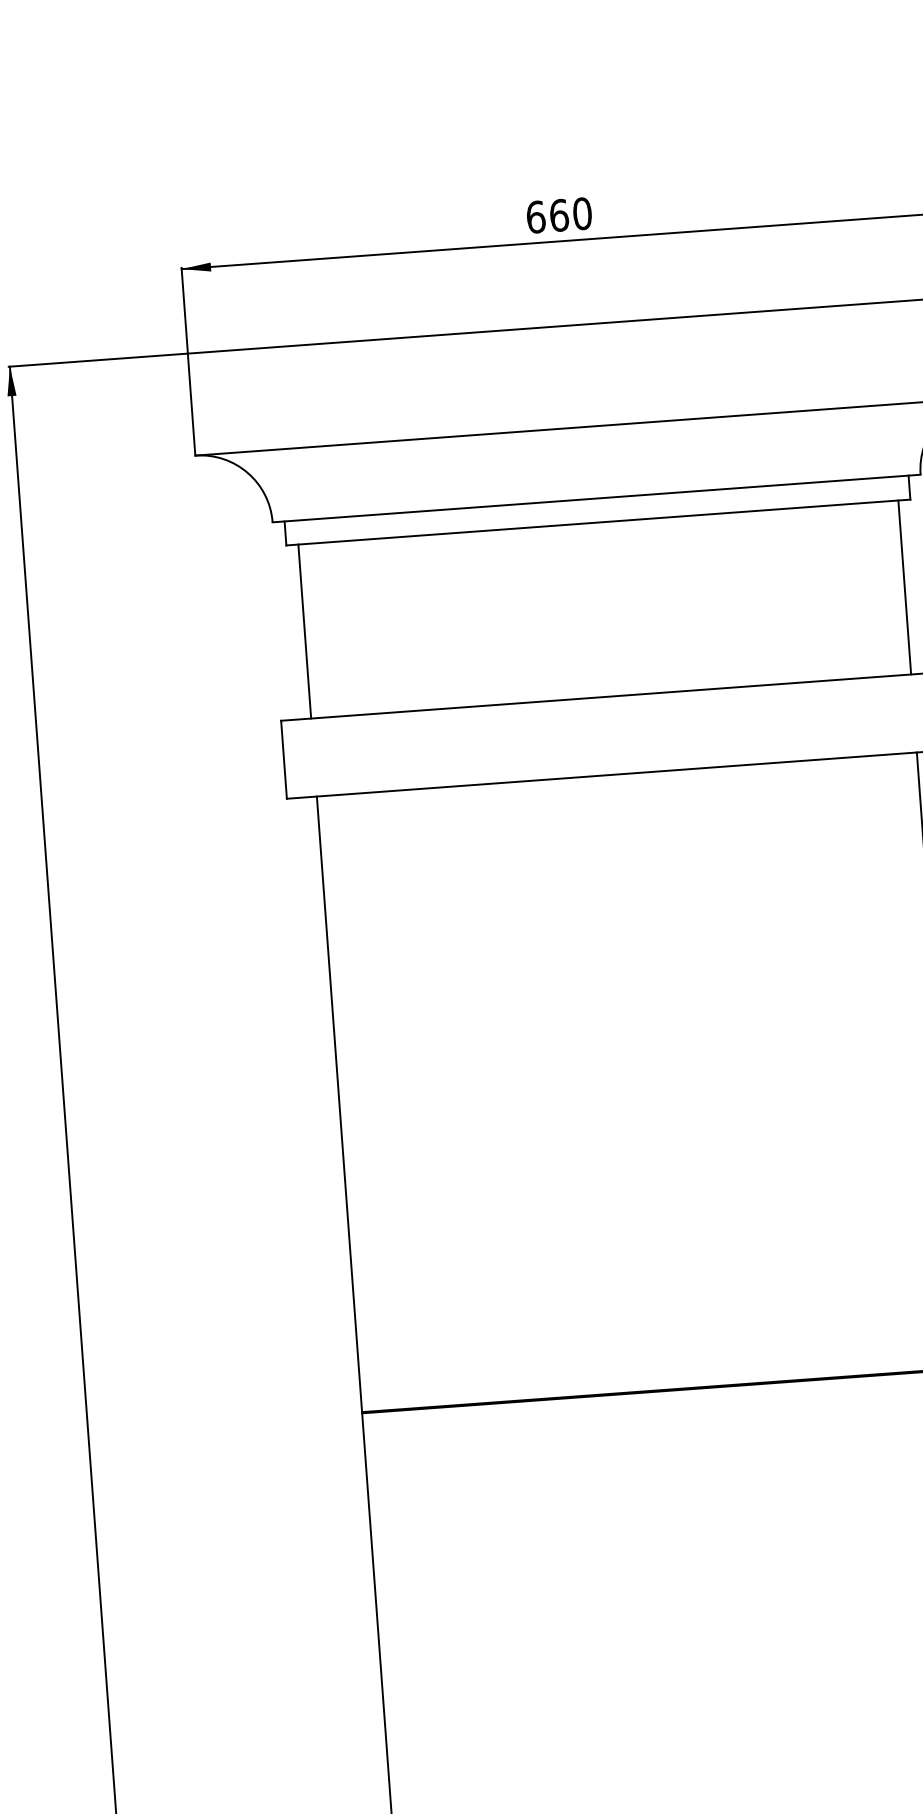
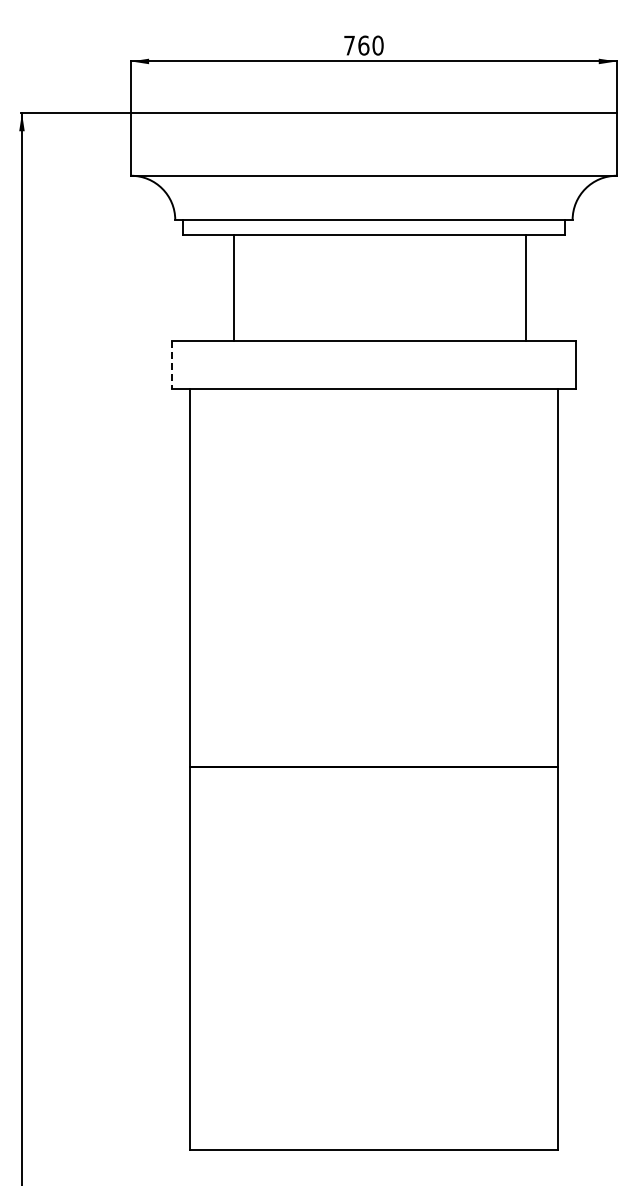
text: (535, 217) -> (349, 45), 660 -> 760
line: (904, 586) -> (525, 287), moved
line: (303, 630) -> (233, 287), moved
line: (283, 760) -> (171, 365), solid -> dashed

